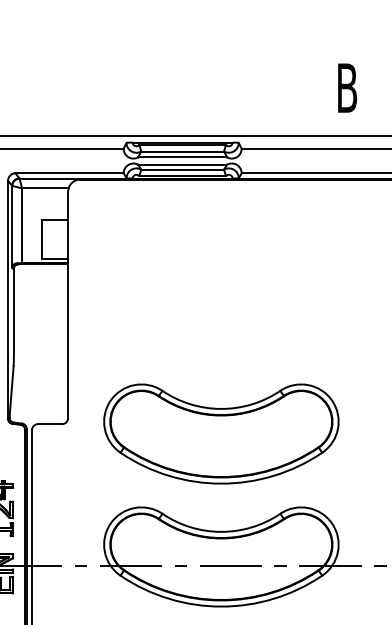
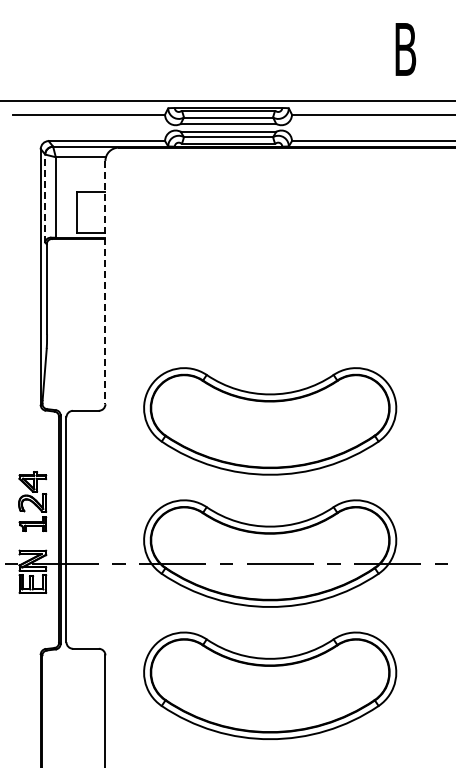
line: (12, 226) -> (45, 198), solid -> dashed
line: (68, 304) -> (105, 282), solid -> dashed

